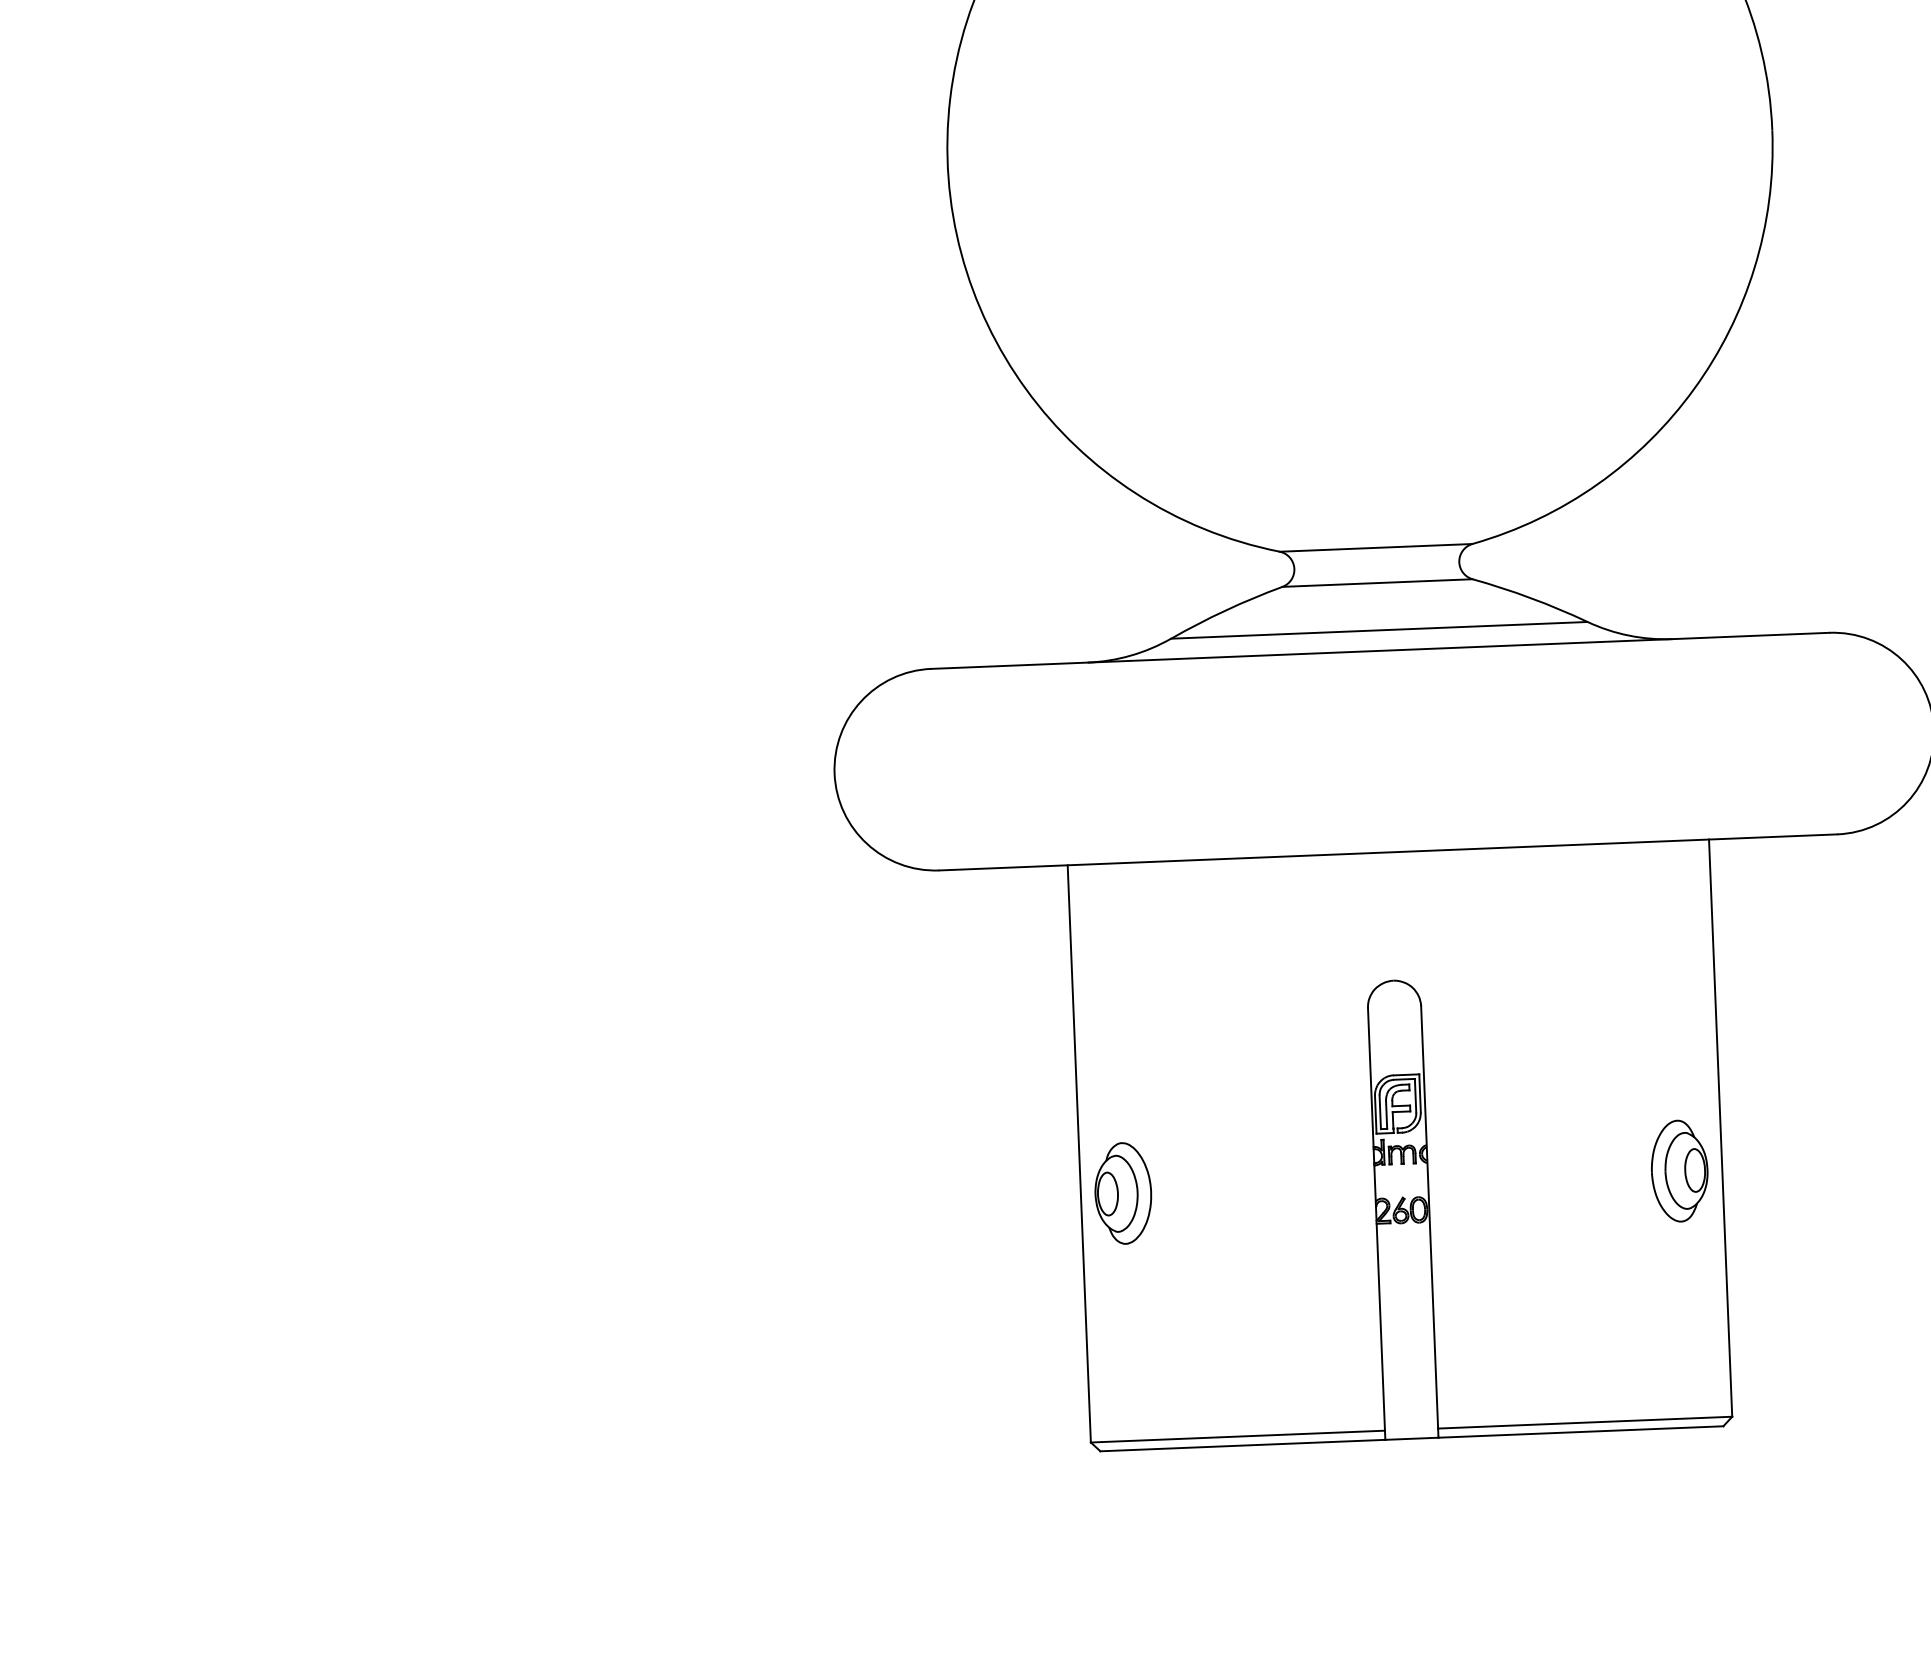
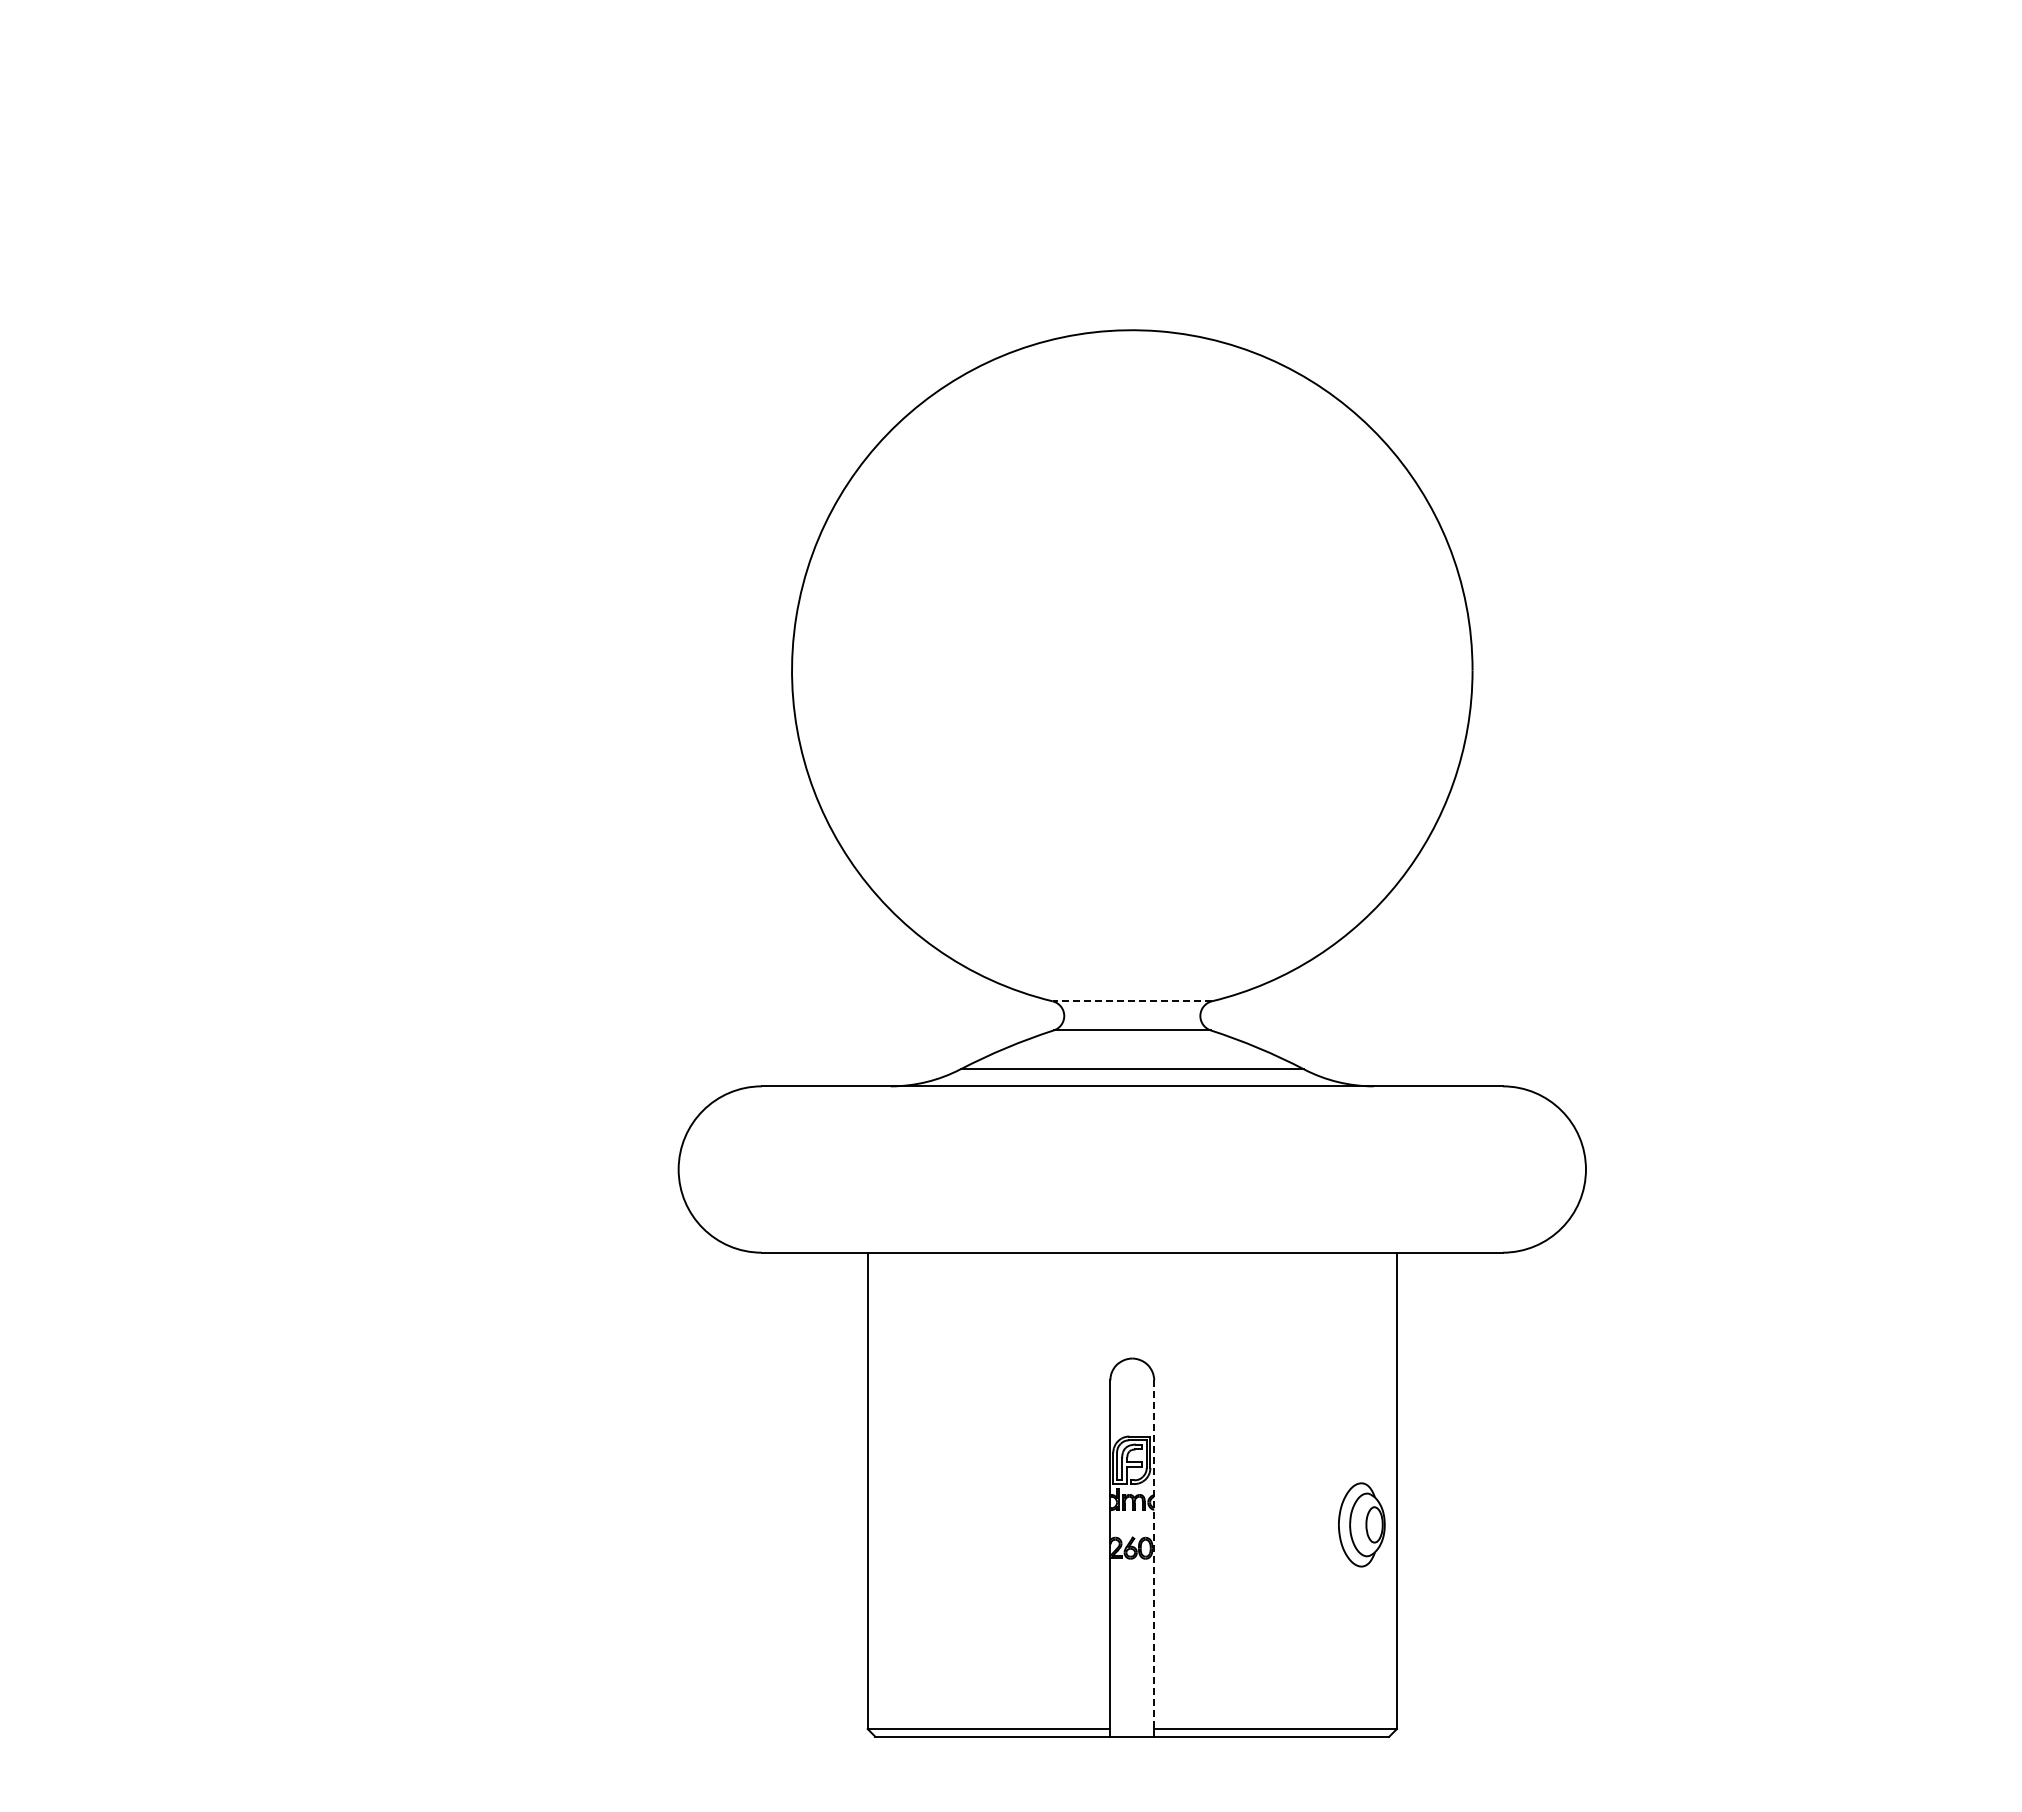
line: (1376, 548) -> (1132, 1001), solid -> dashed
part: (1123, 1192) -> (902, 1524), removed
line: (1429, 1218) -> (1154, 1555), solid -> dashed

